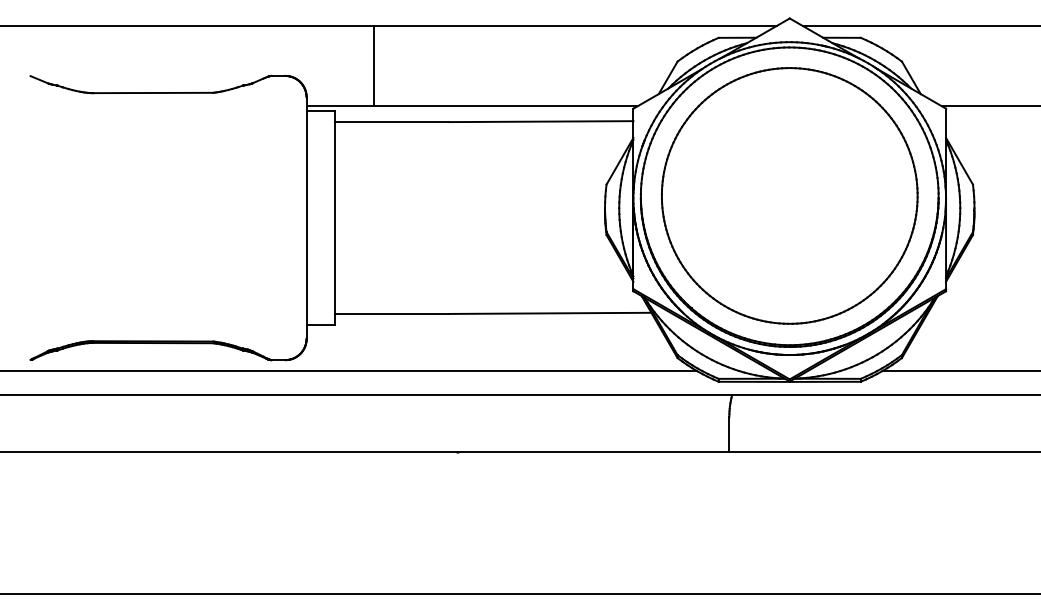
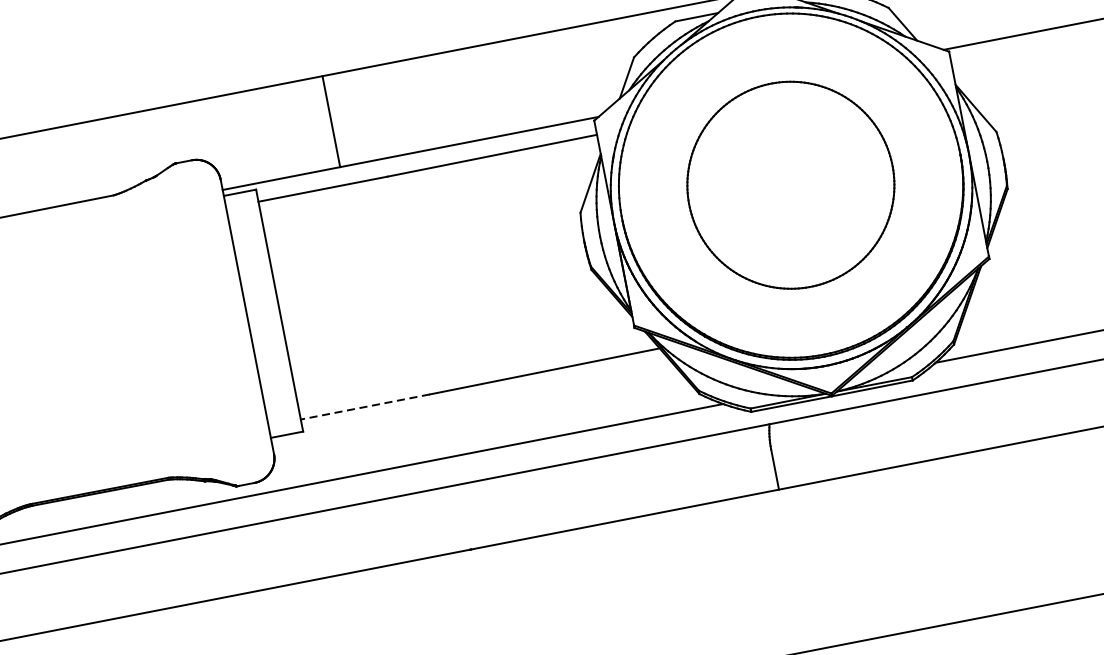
line: (374, 66) -> (331, 121), moved
part: (789, 195) -> (790, 184), size x0.7
line: (391, 313) -> (364, 406), solid -> dashed

